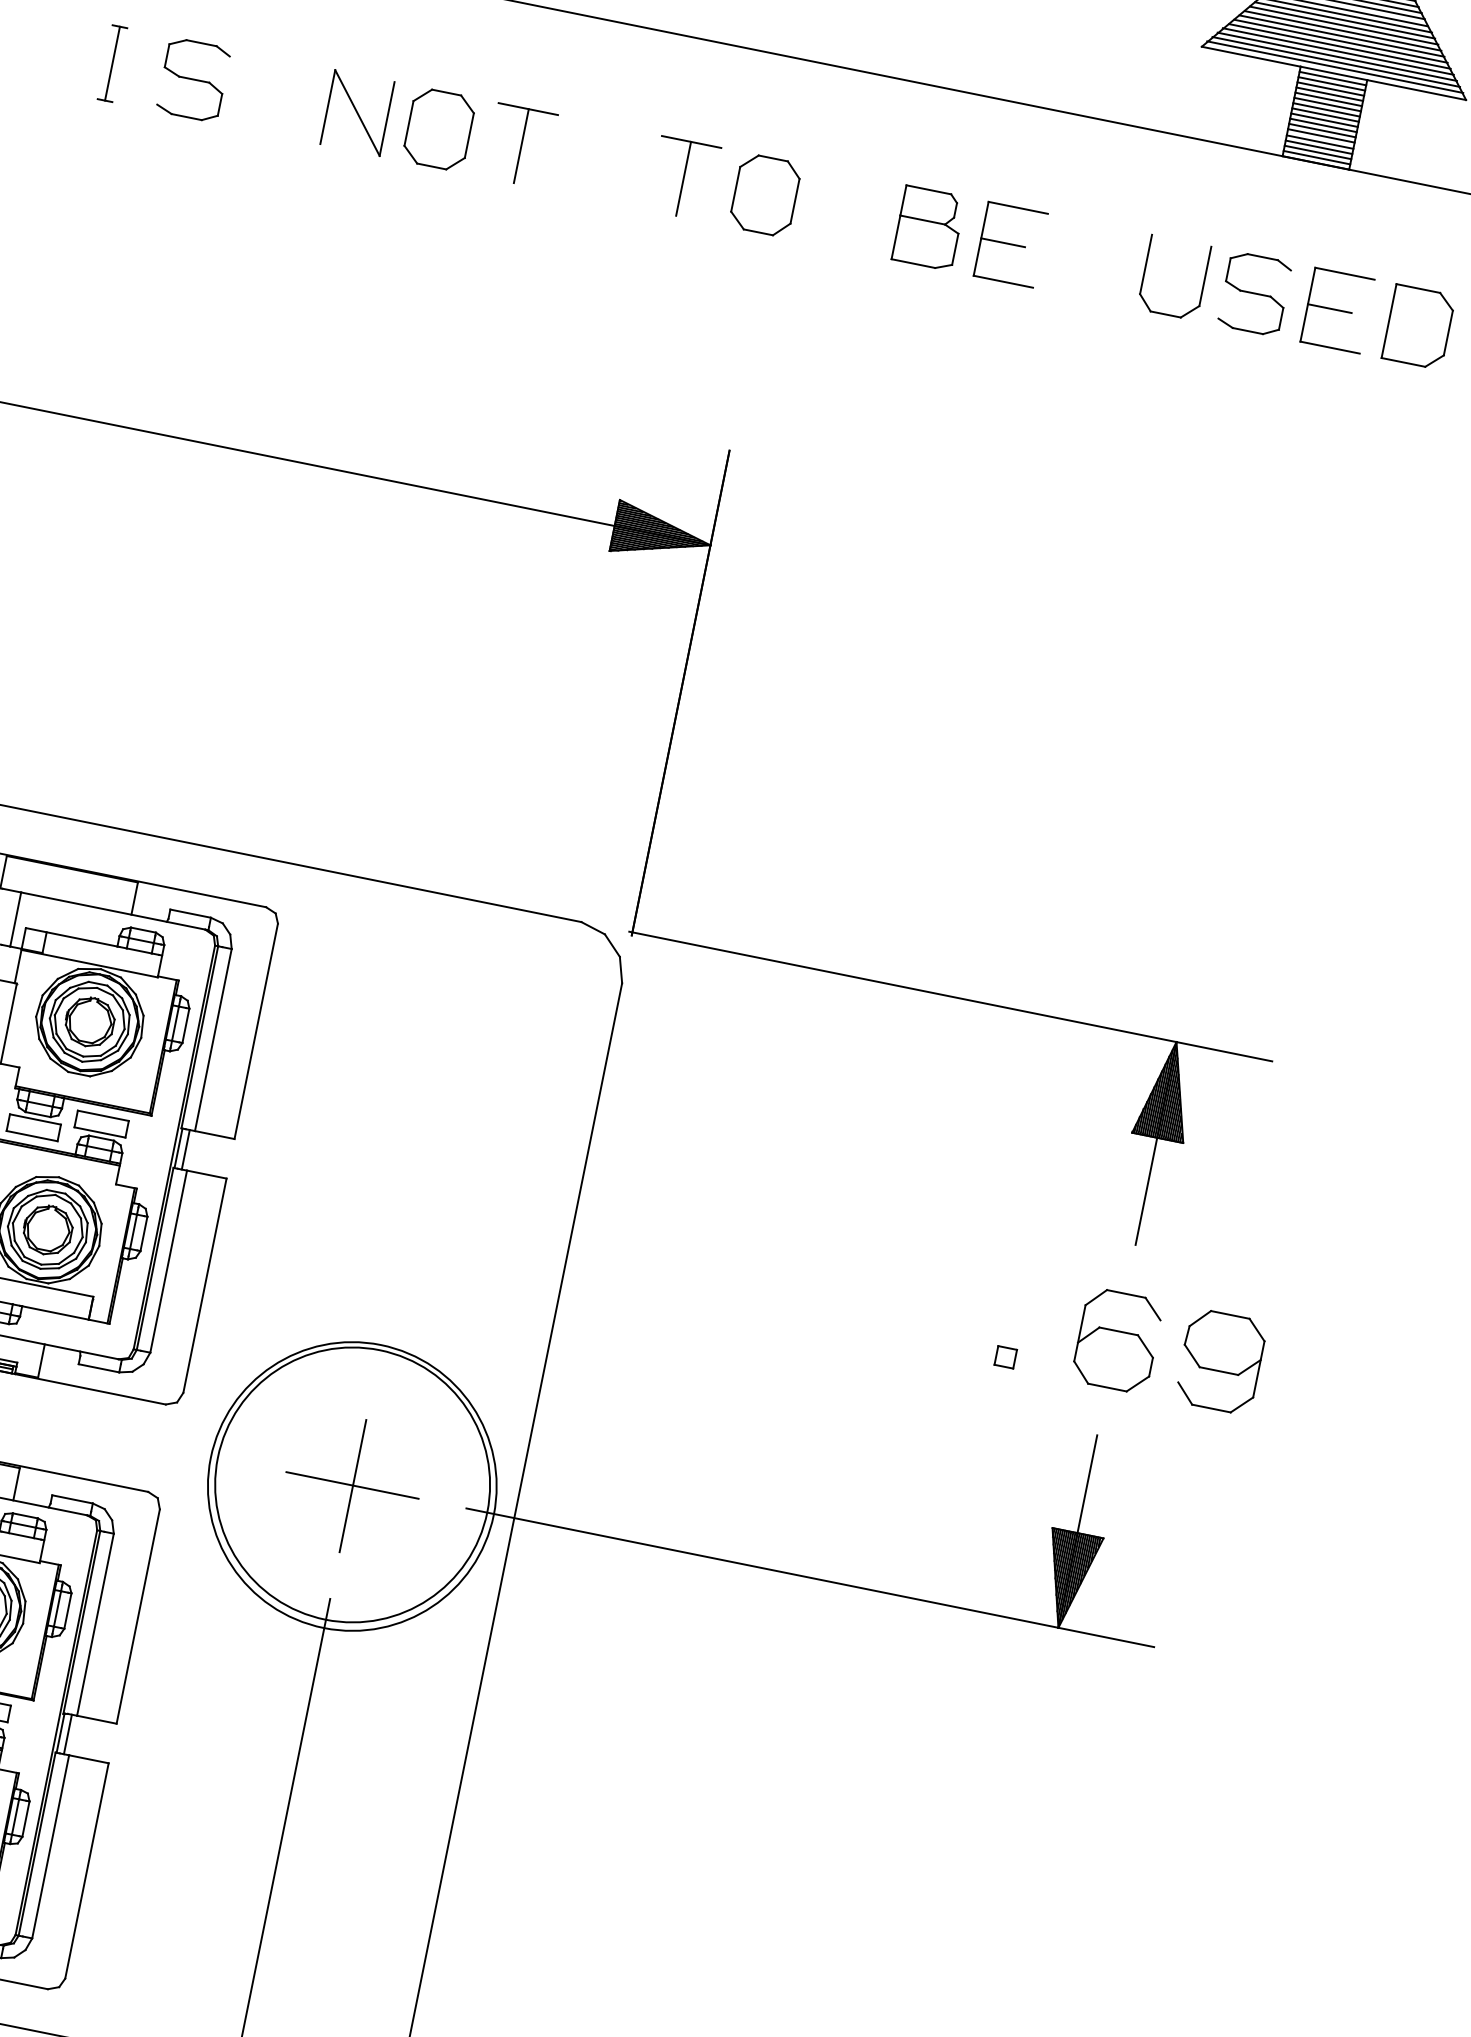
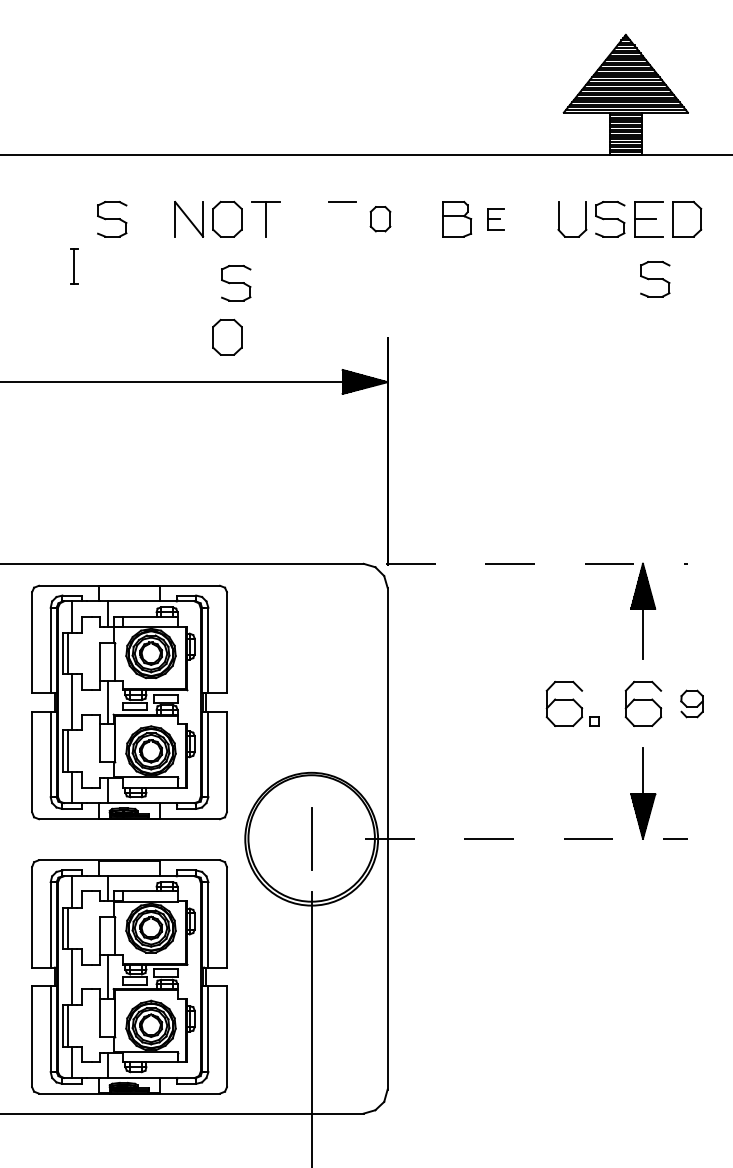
part: (113, 64) -> (74, 266), moved
line: (684, 179) -> (342, 219), removed
part: (765, 193) -> (380, 218), size x0.7
part: (1010, 245) -> (495, 219), size x0.6
part: (430, 270) -> (236, 283), added
part: (388, 379) -> (227, 336), added
part: (1325, 441) -> (655, 279), added
line: (951, 996) -> (537, 563), solid -> dashed
part: (949, 1305) -> (564, 703), added
part: (1219, 1360) -> (691, 703), size x0.6
line: (352, 1484) -> (311, 838), removed
line: (812, 1577) -> (527, 838), solid -> dashed

